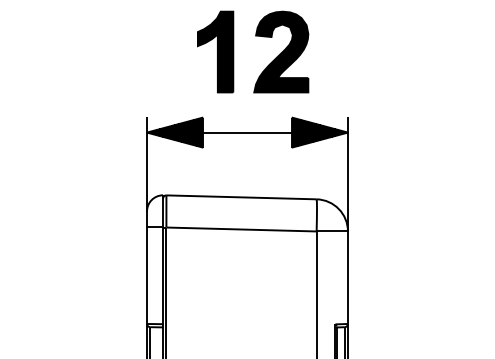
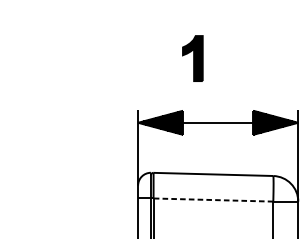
part: (215, 51) -> (192, 58), size x0.7
part: (281, 51) -> (245, 58), removed
line: (241, 229) -> (213, 200), solid -> dashed

